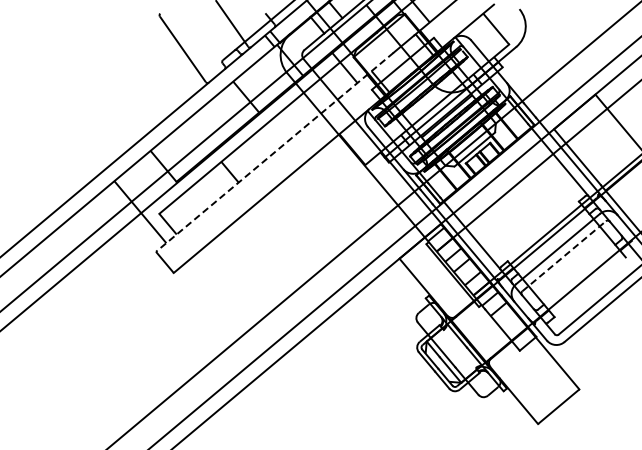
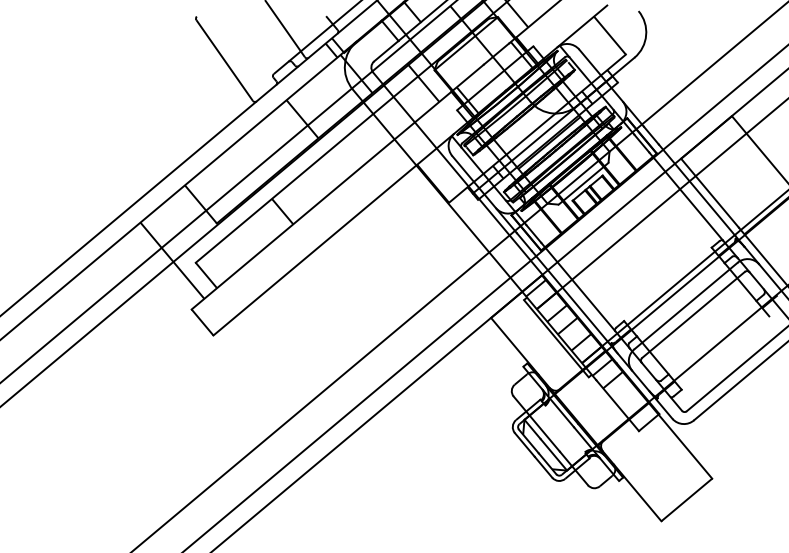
line: (274, 152) -> (337, 187), dashed -> solid
line: (564, 255) -> (693, 314), dashed -> solid

